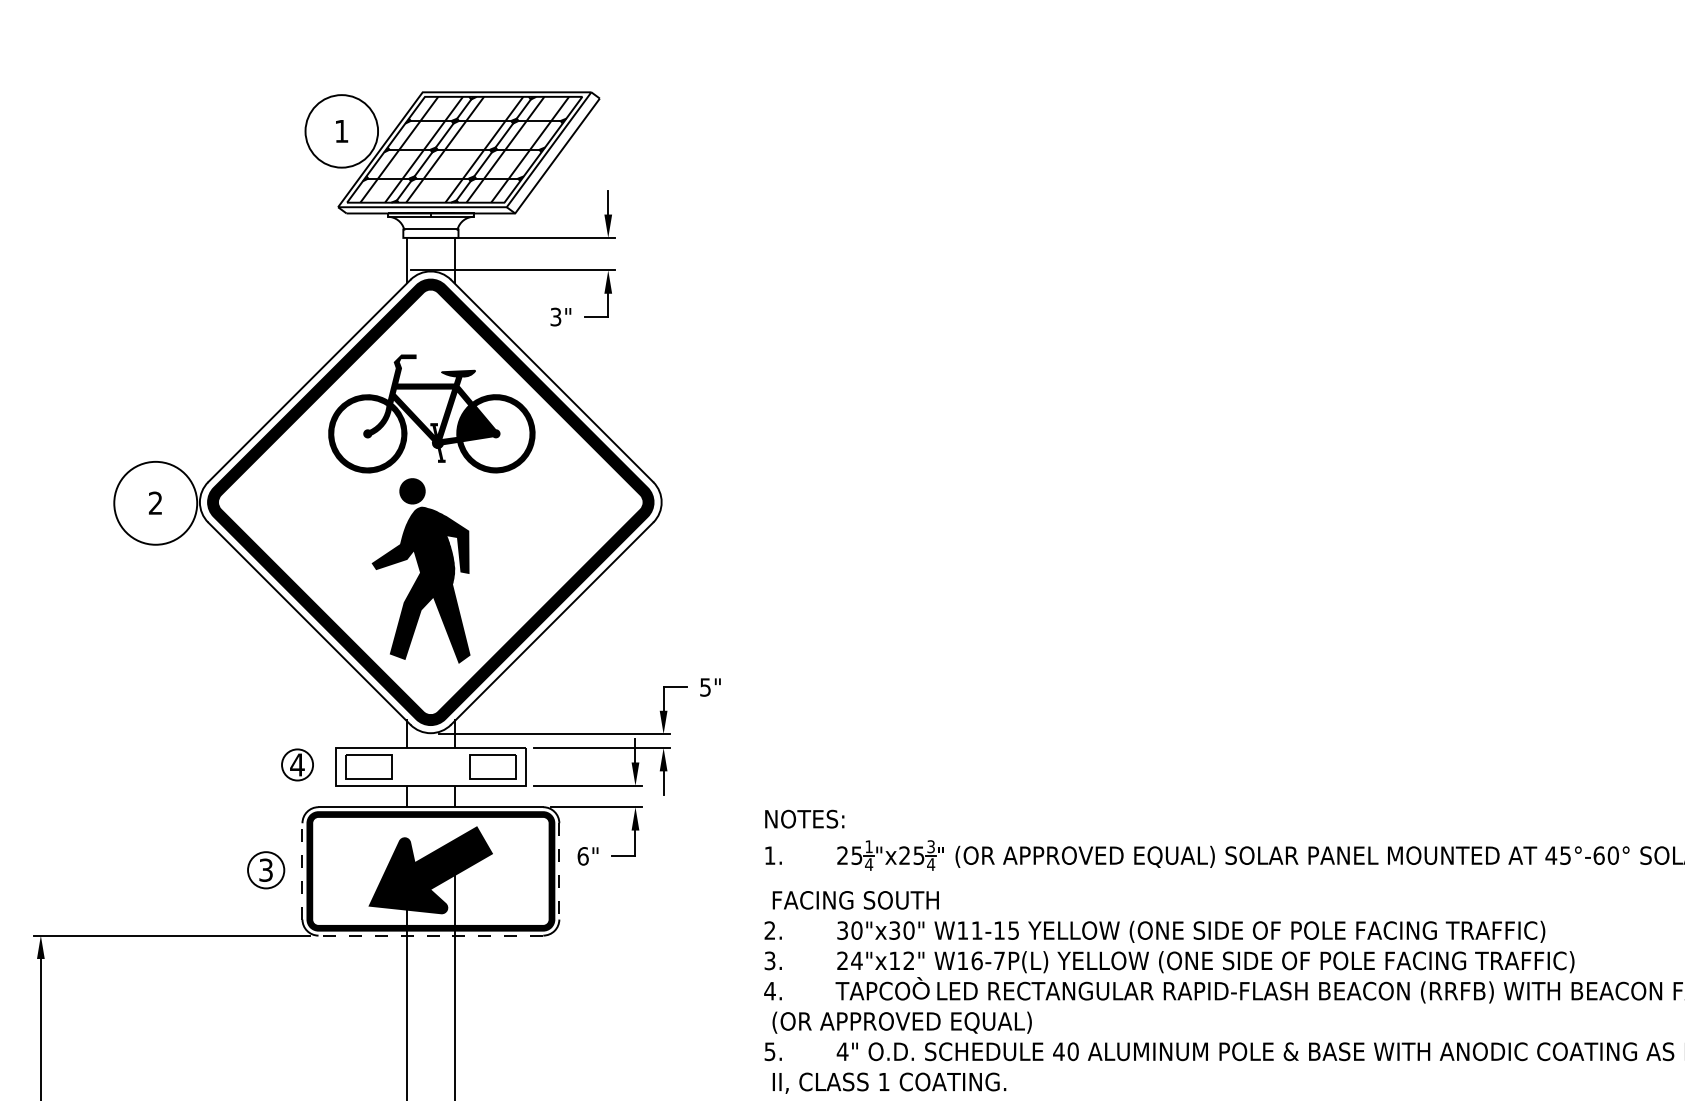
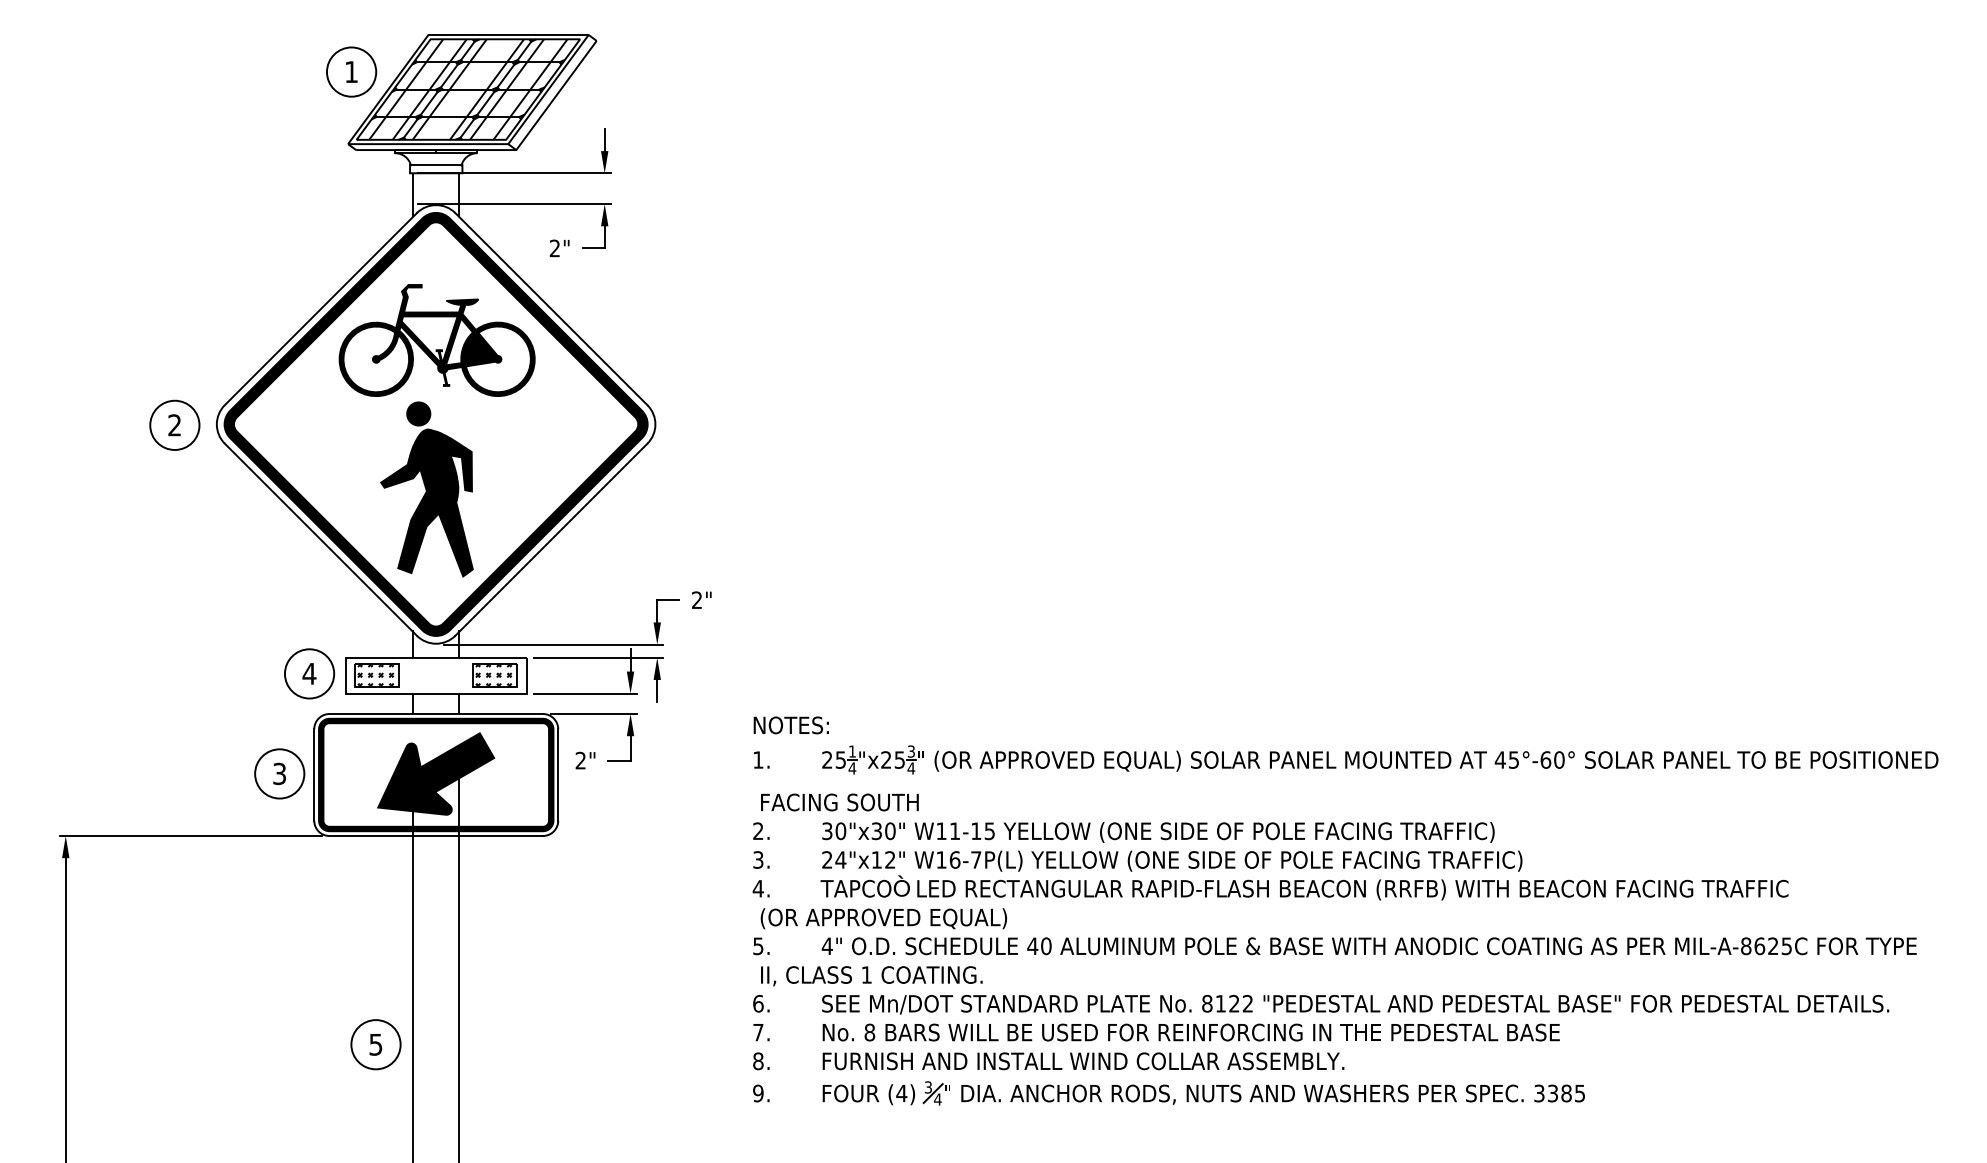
circle: (341, 130) -> (351, 71), size x0.71
text: (555, 317) -> (554, 248), 3" -> 2"
circle: (155, 502) -> (174, 424), size x0.62
text: (704, 687) -> (696, 600), 5" -> 2"
circle: (297, 764) -> (309, 673), size x1.67
hatch: (366, 766) -> (375, 675), added
hatch: (491, 766) -> (493, 675), added
text: (582, 856) -> (580, 760), 6" -> 2"
circle: (265, 869) -> (279, 773), size x1.43
line: (302, 871) -> (314, 775), dashed -> solid
line: (559, 871) -> (558, 775), dashed -> solid
line: (431, 936) -> (436, 836), dashed -> solid

